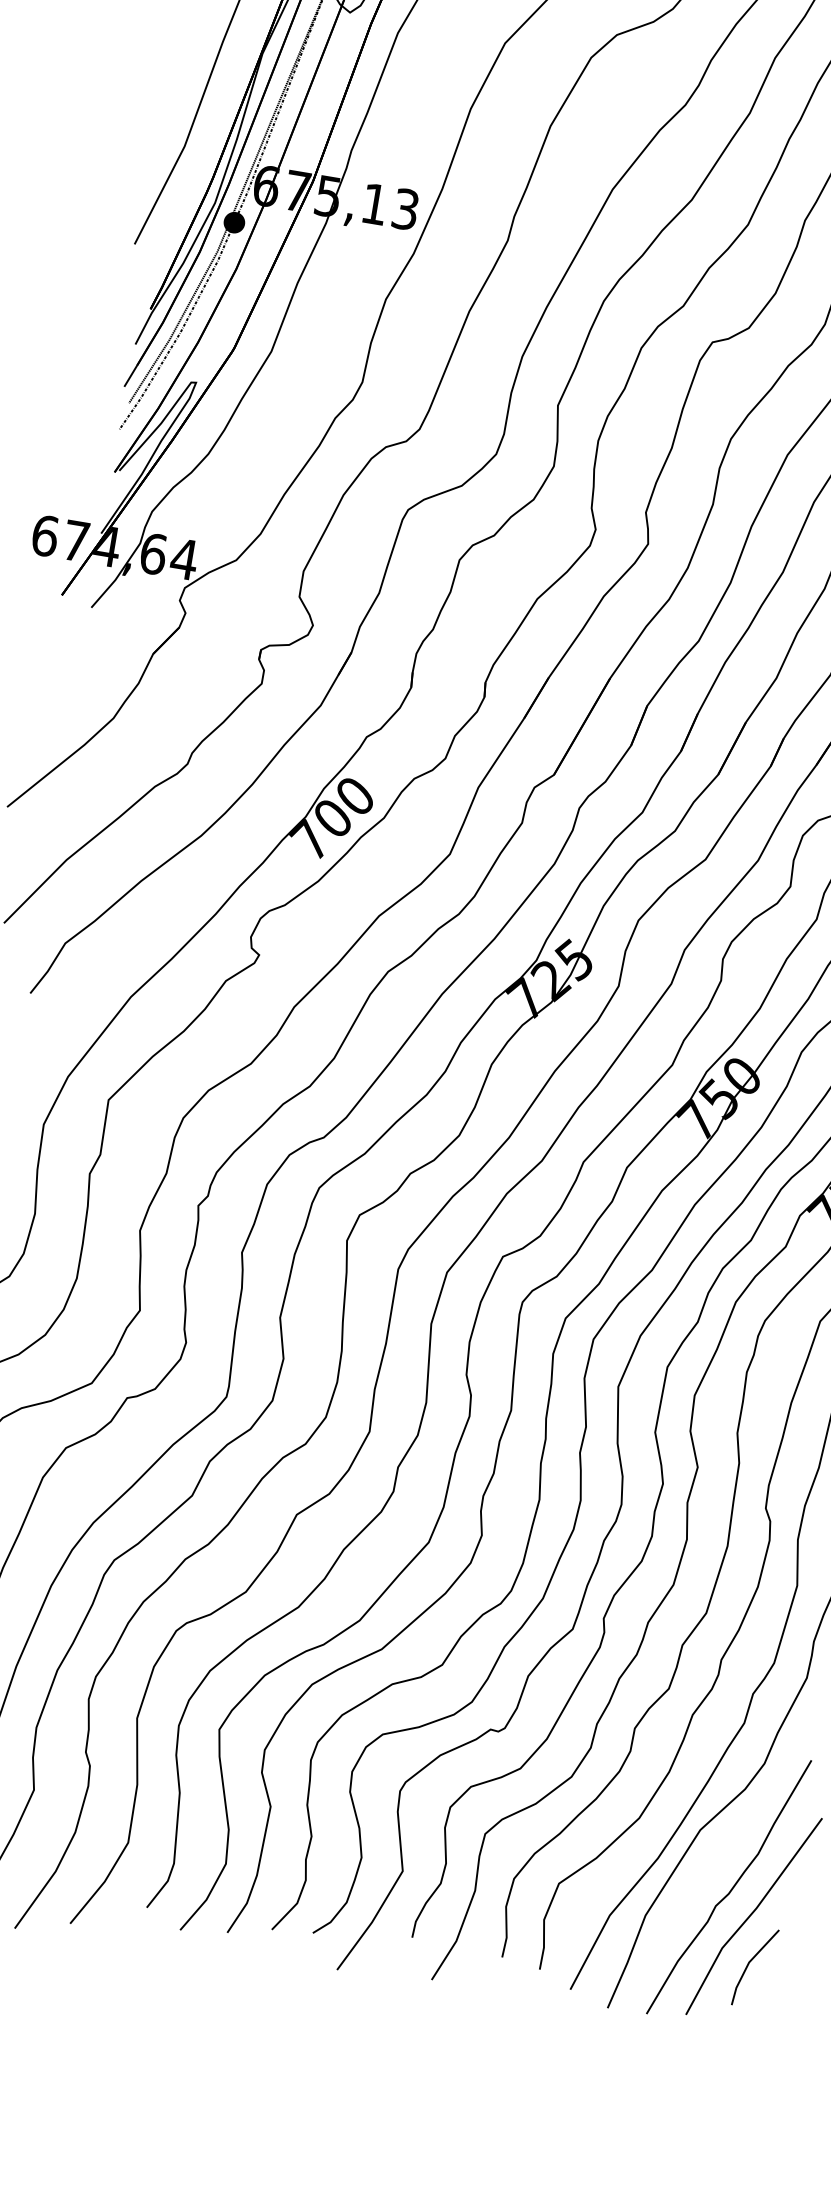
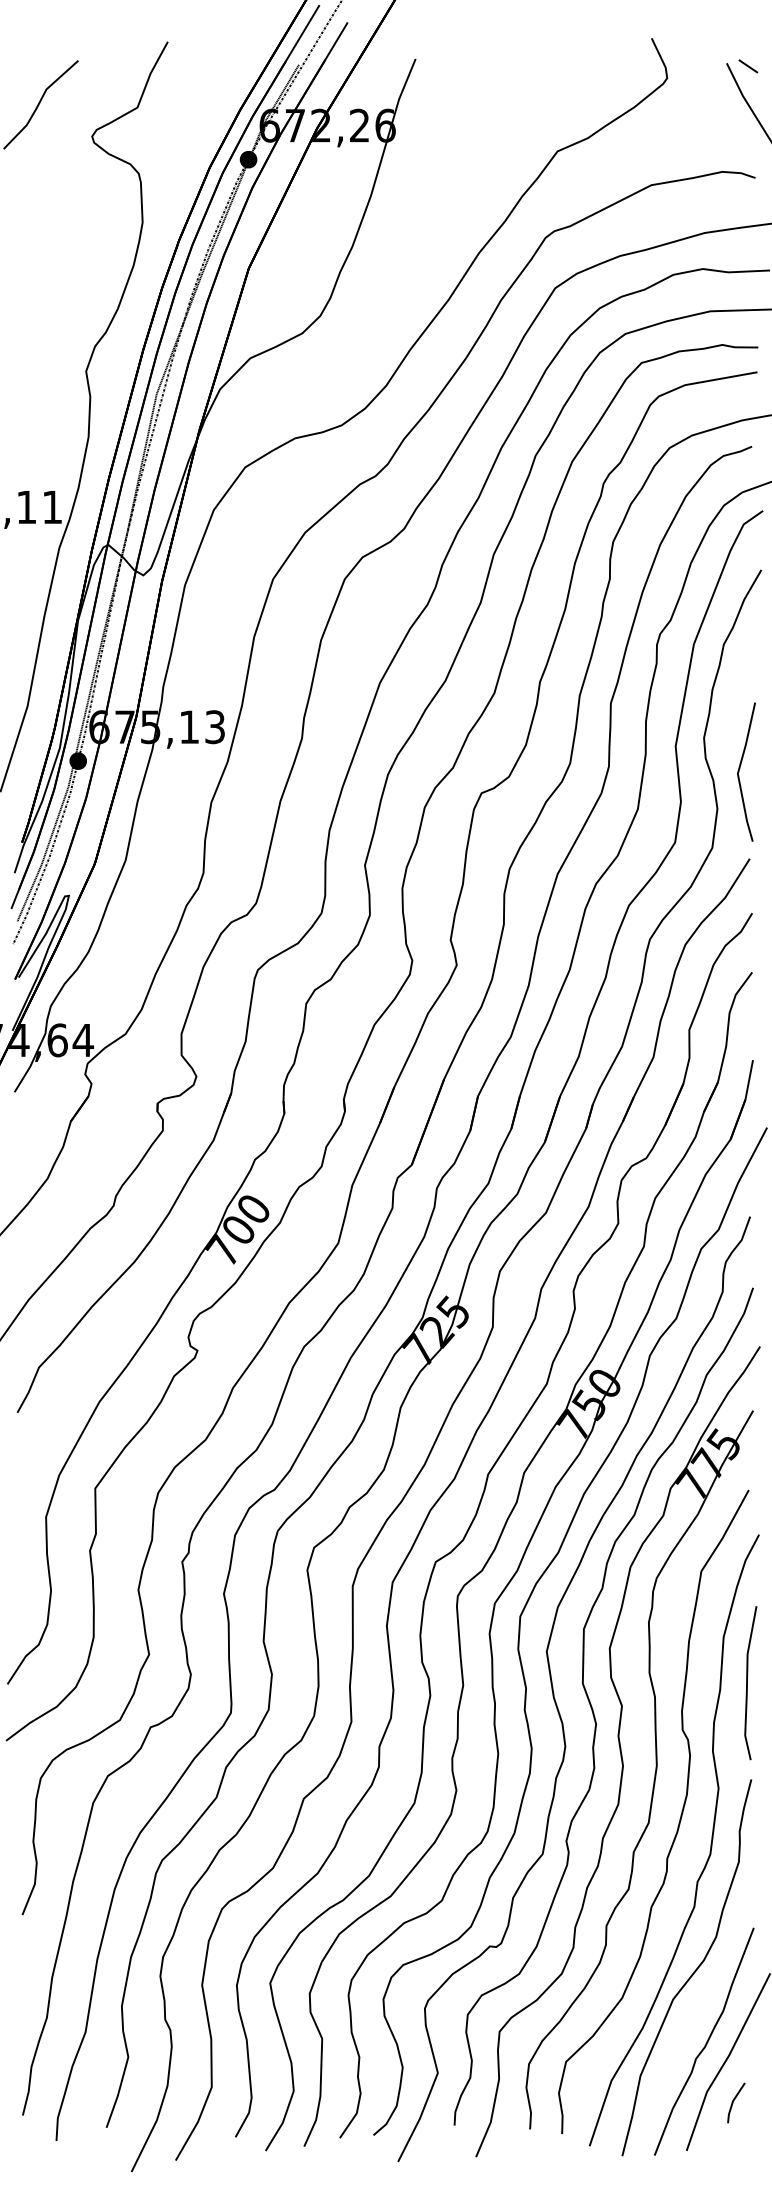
part: (755, 1966) -> (736, 2102), size x0.6

